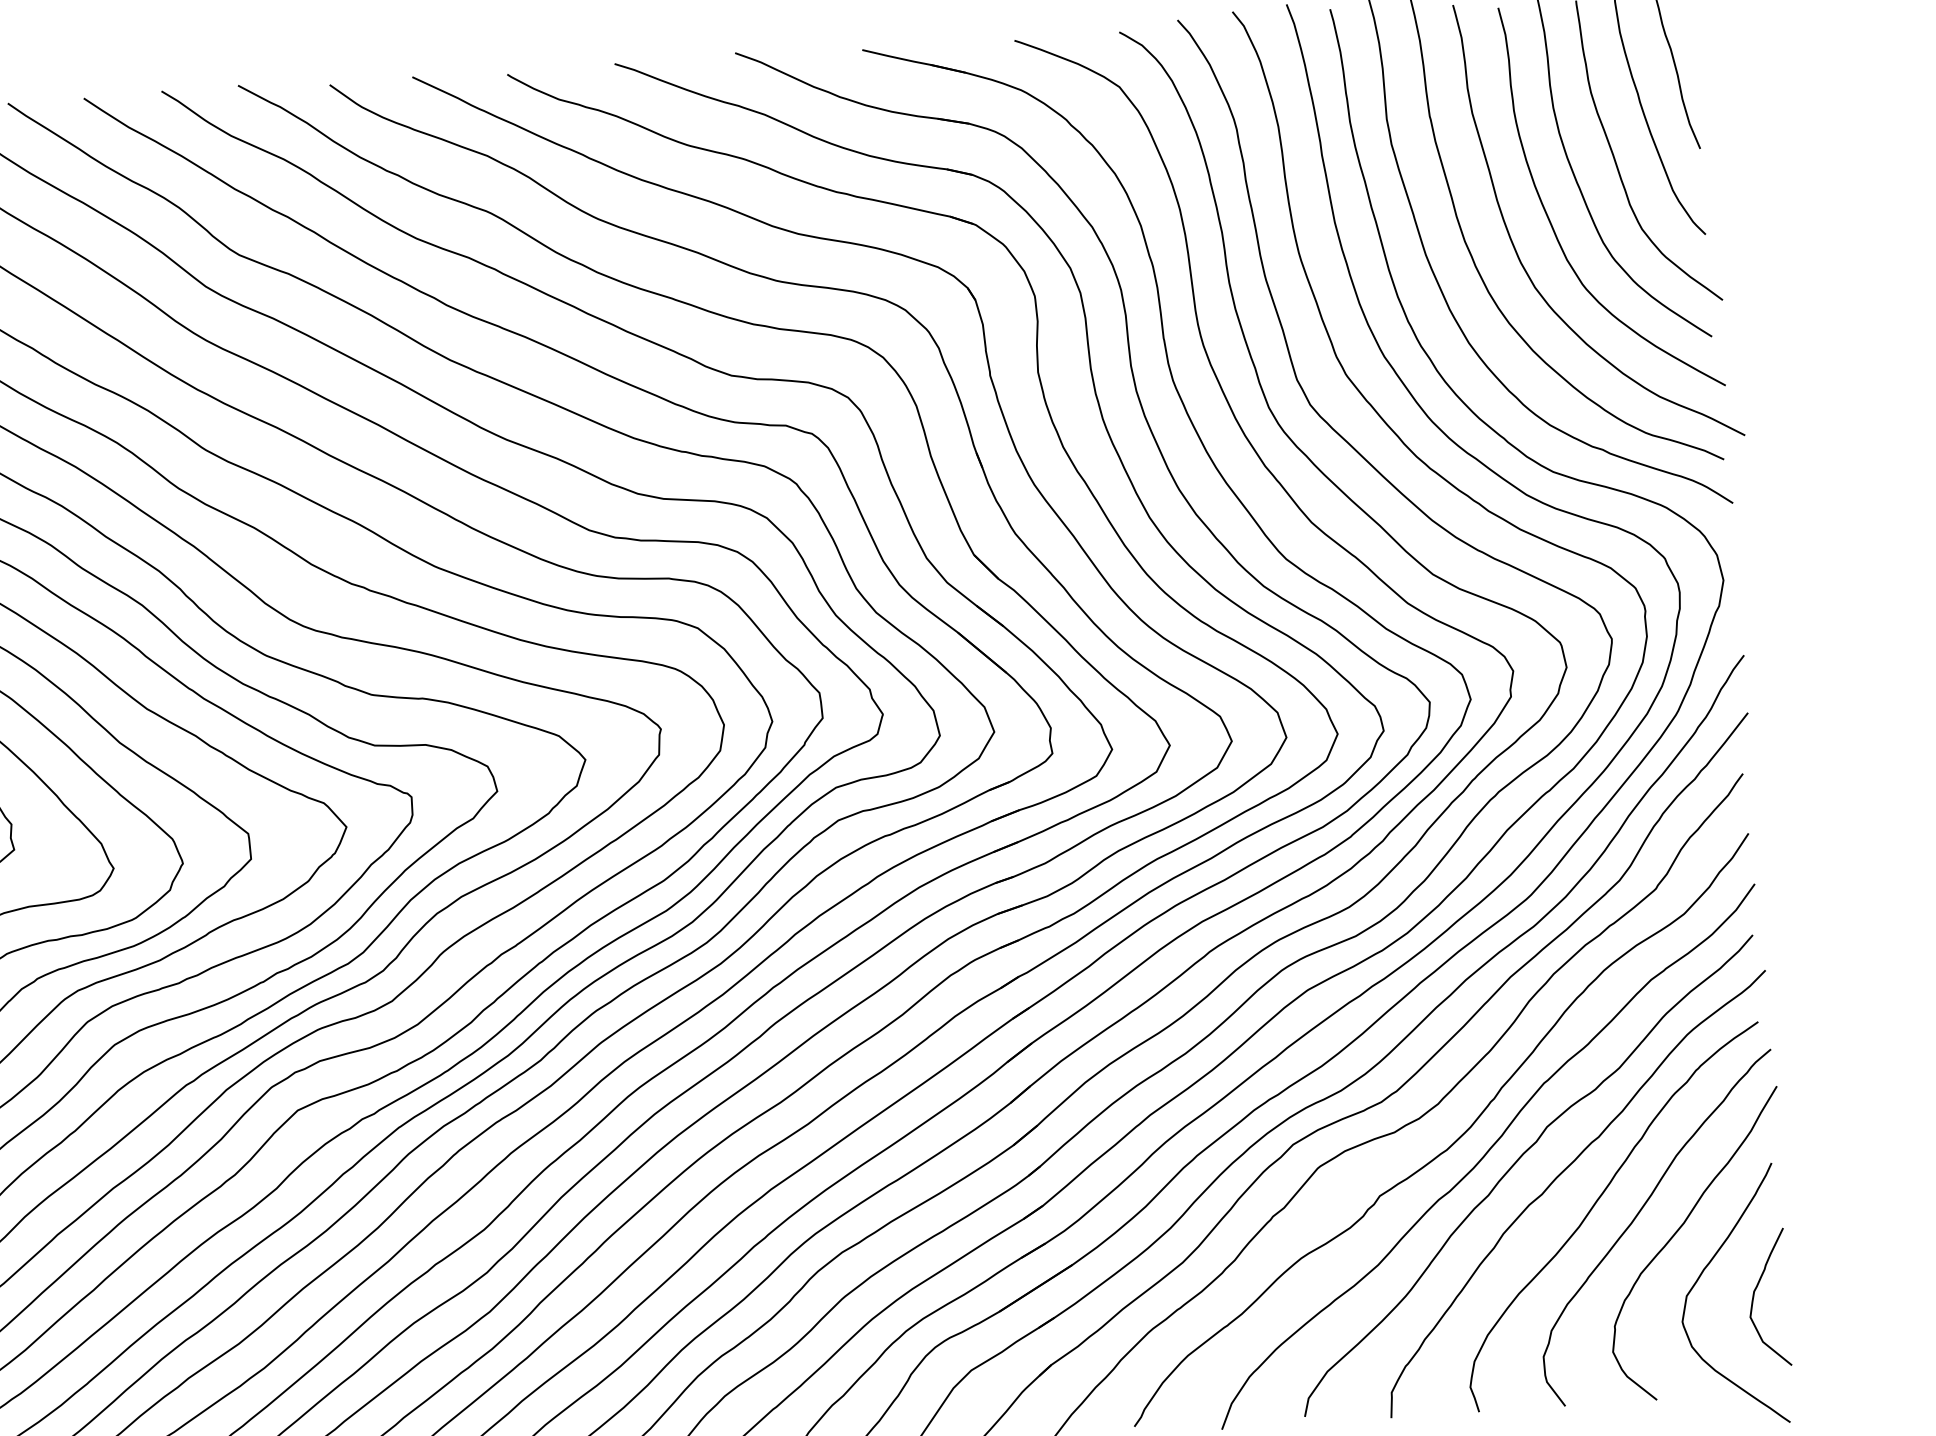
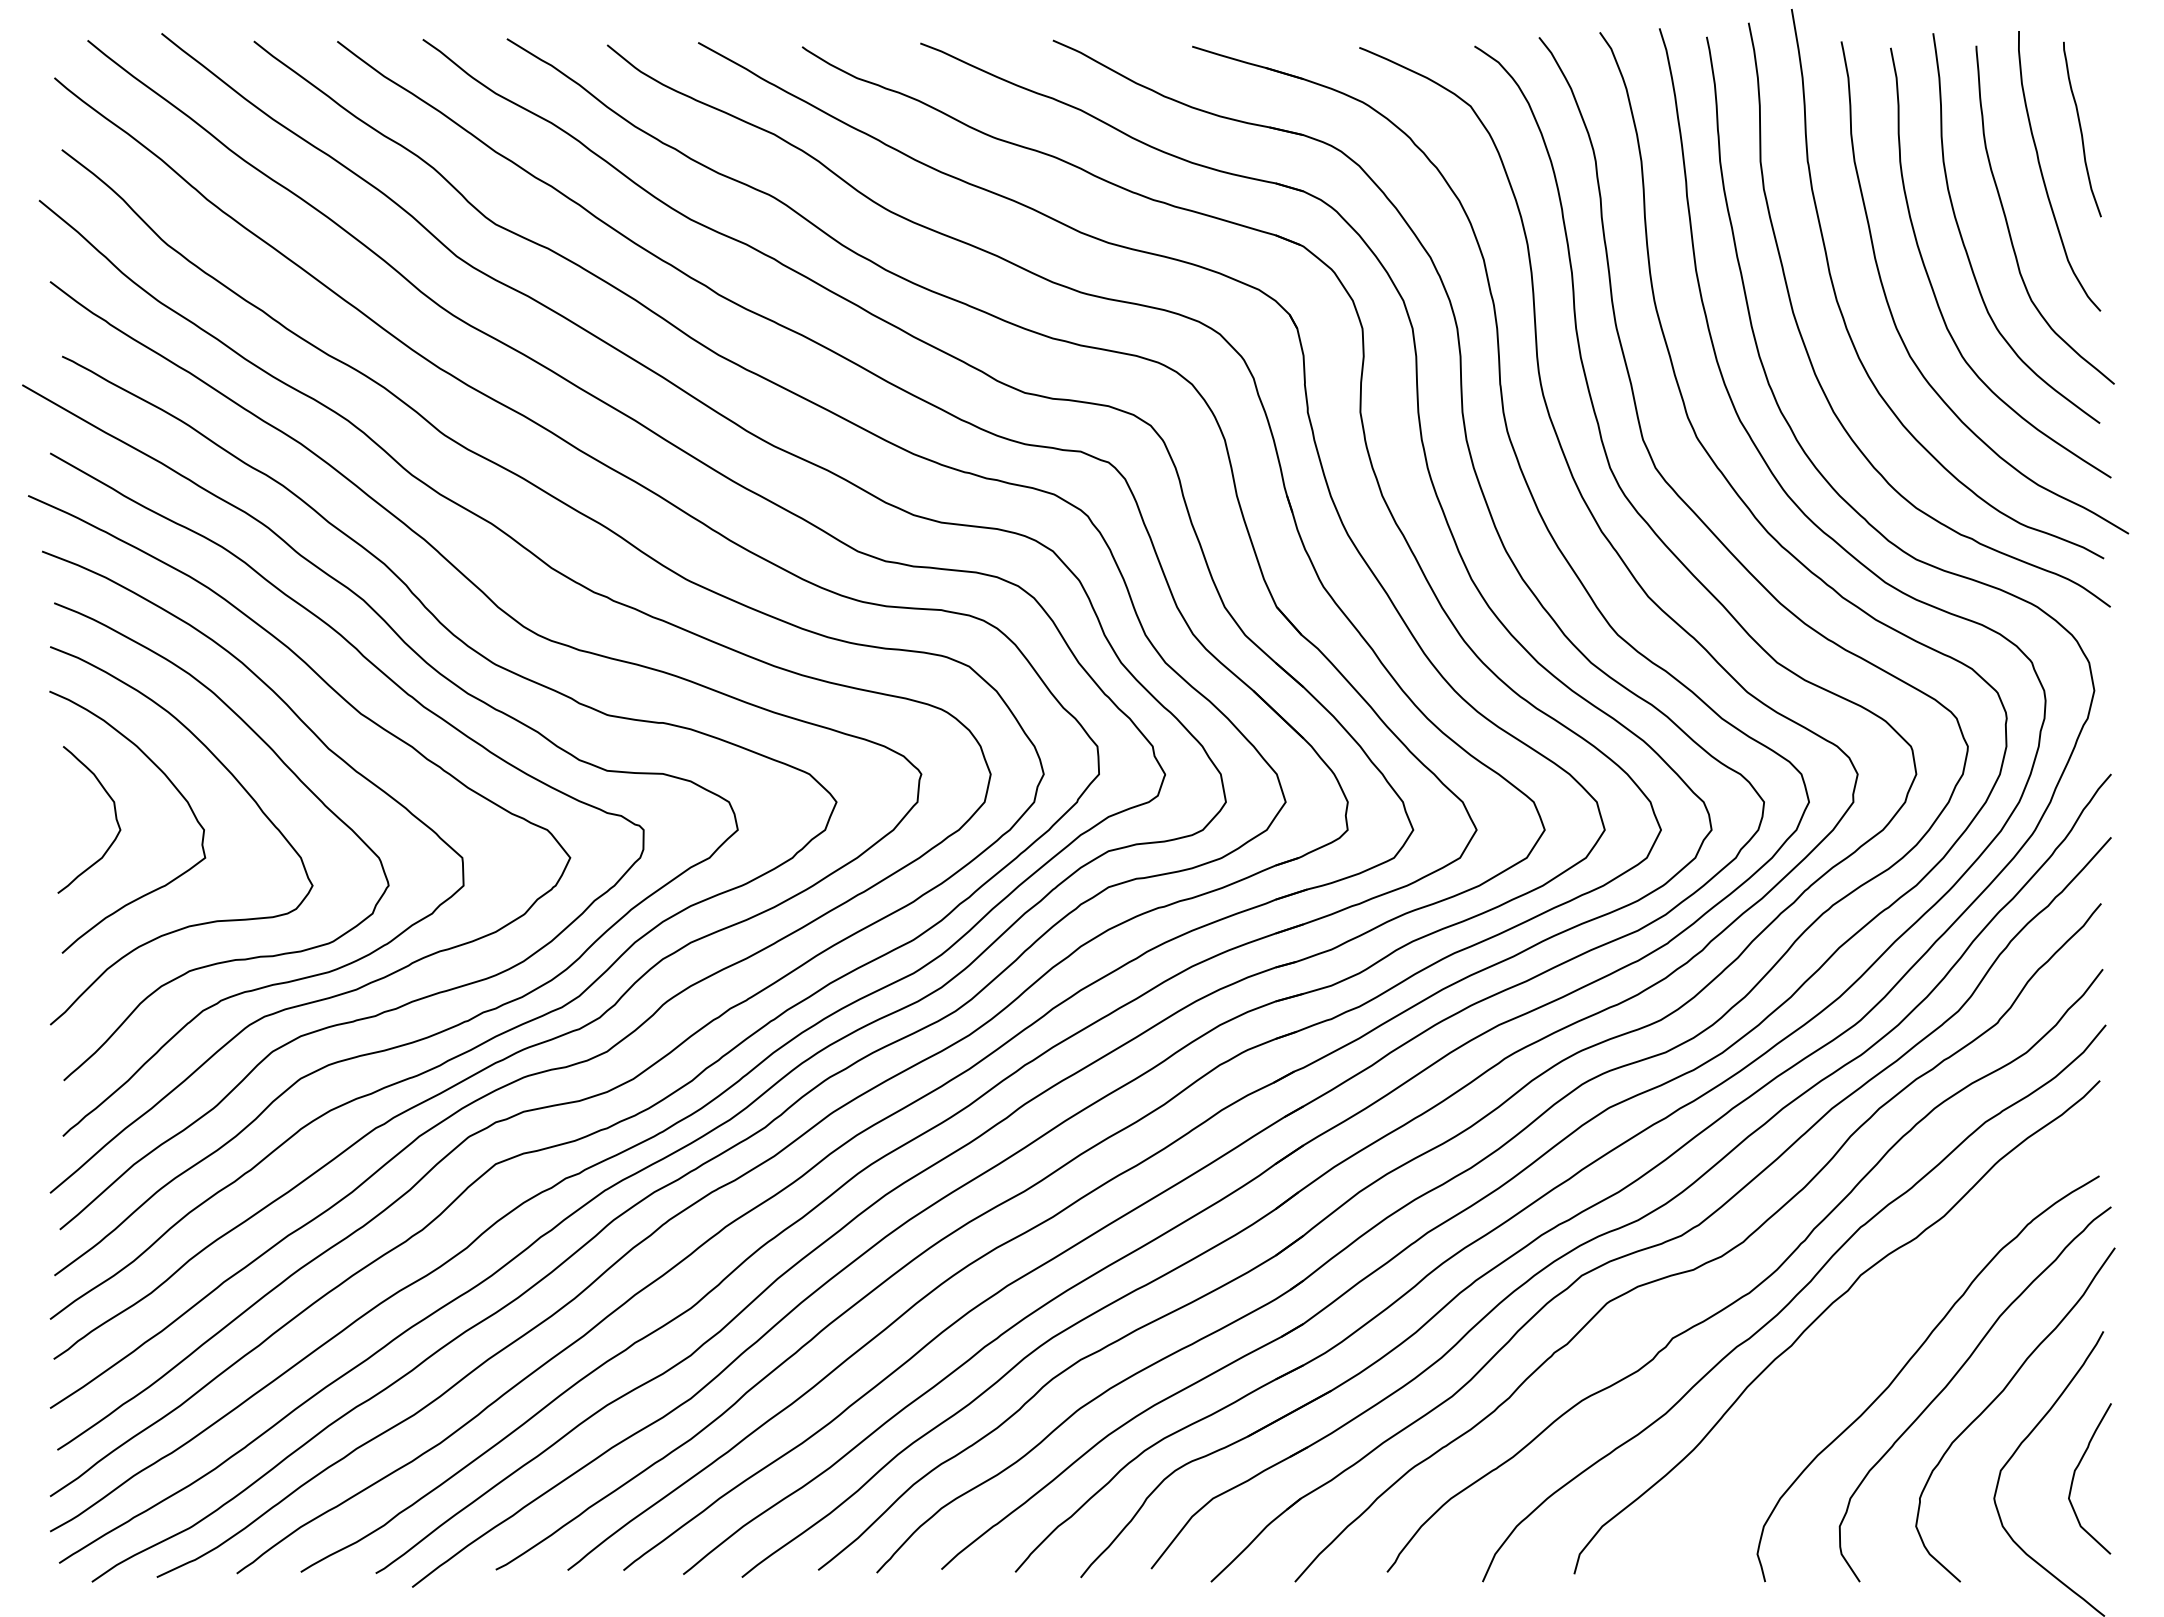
curve: (1559, 1176) -> (1870, 1330), removed

